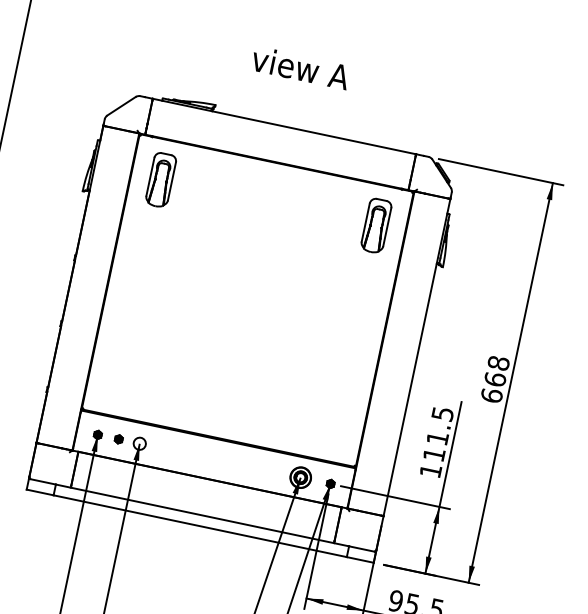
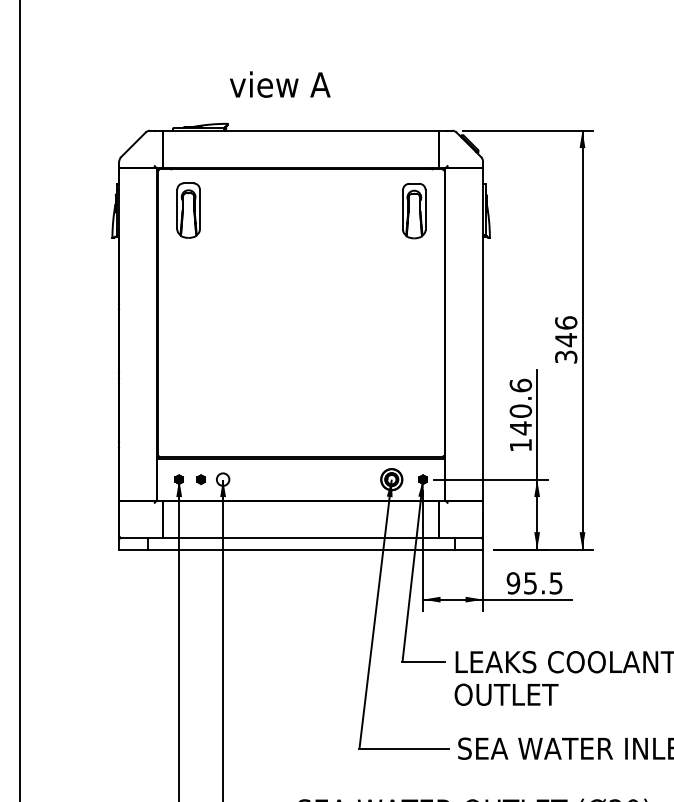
text: (301, 68) -> (280, 84), moved
text: (495, 379) -> (566, 339), 668 -> 346
text: (438, 433) -> (520, 406), 111.5 -> 140.6

